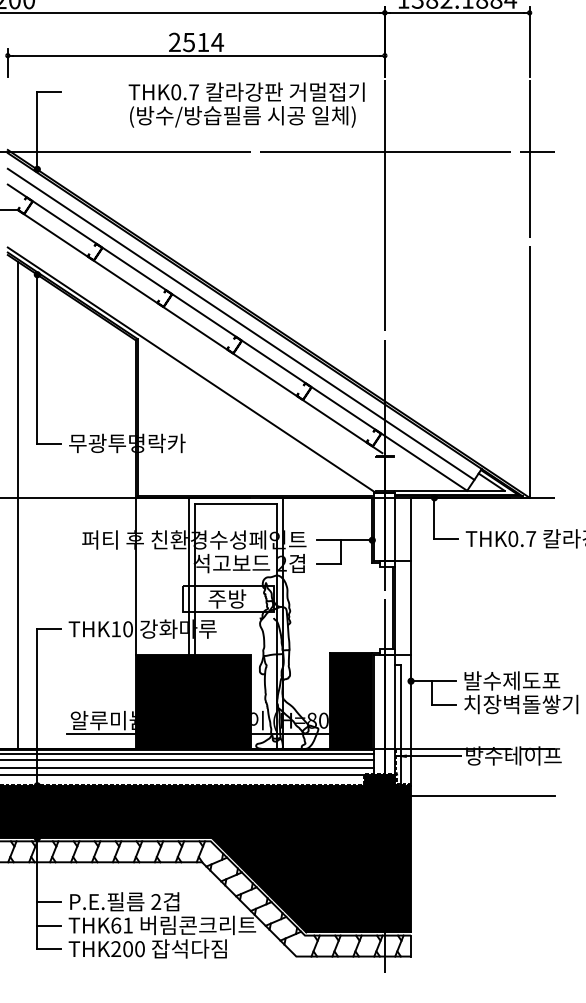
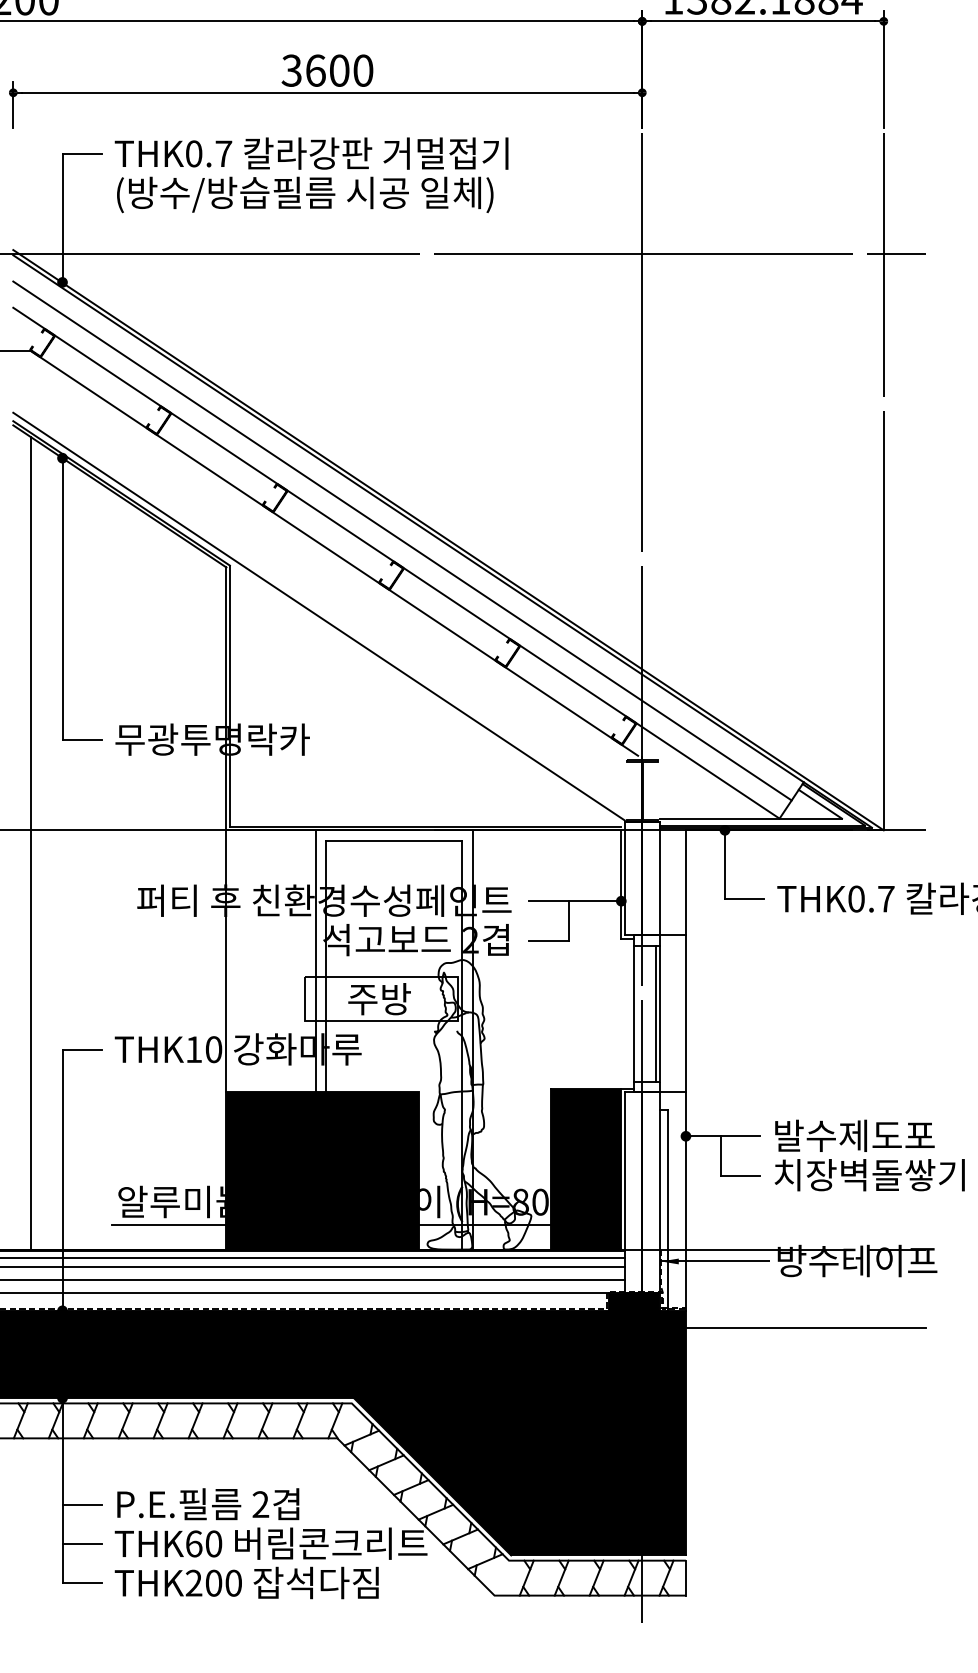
text: (196, 42) -> (328, 70), 2514 -> 3600
text: (246, 104) -> (311, 174), moved
line: (379, 607) -> (633, 1013), added
text: (127, 925) -> (212, 1543), THK61 -> THK60

